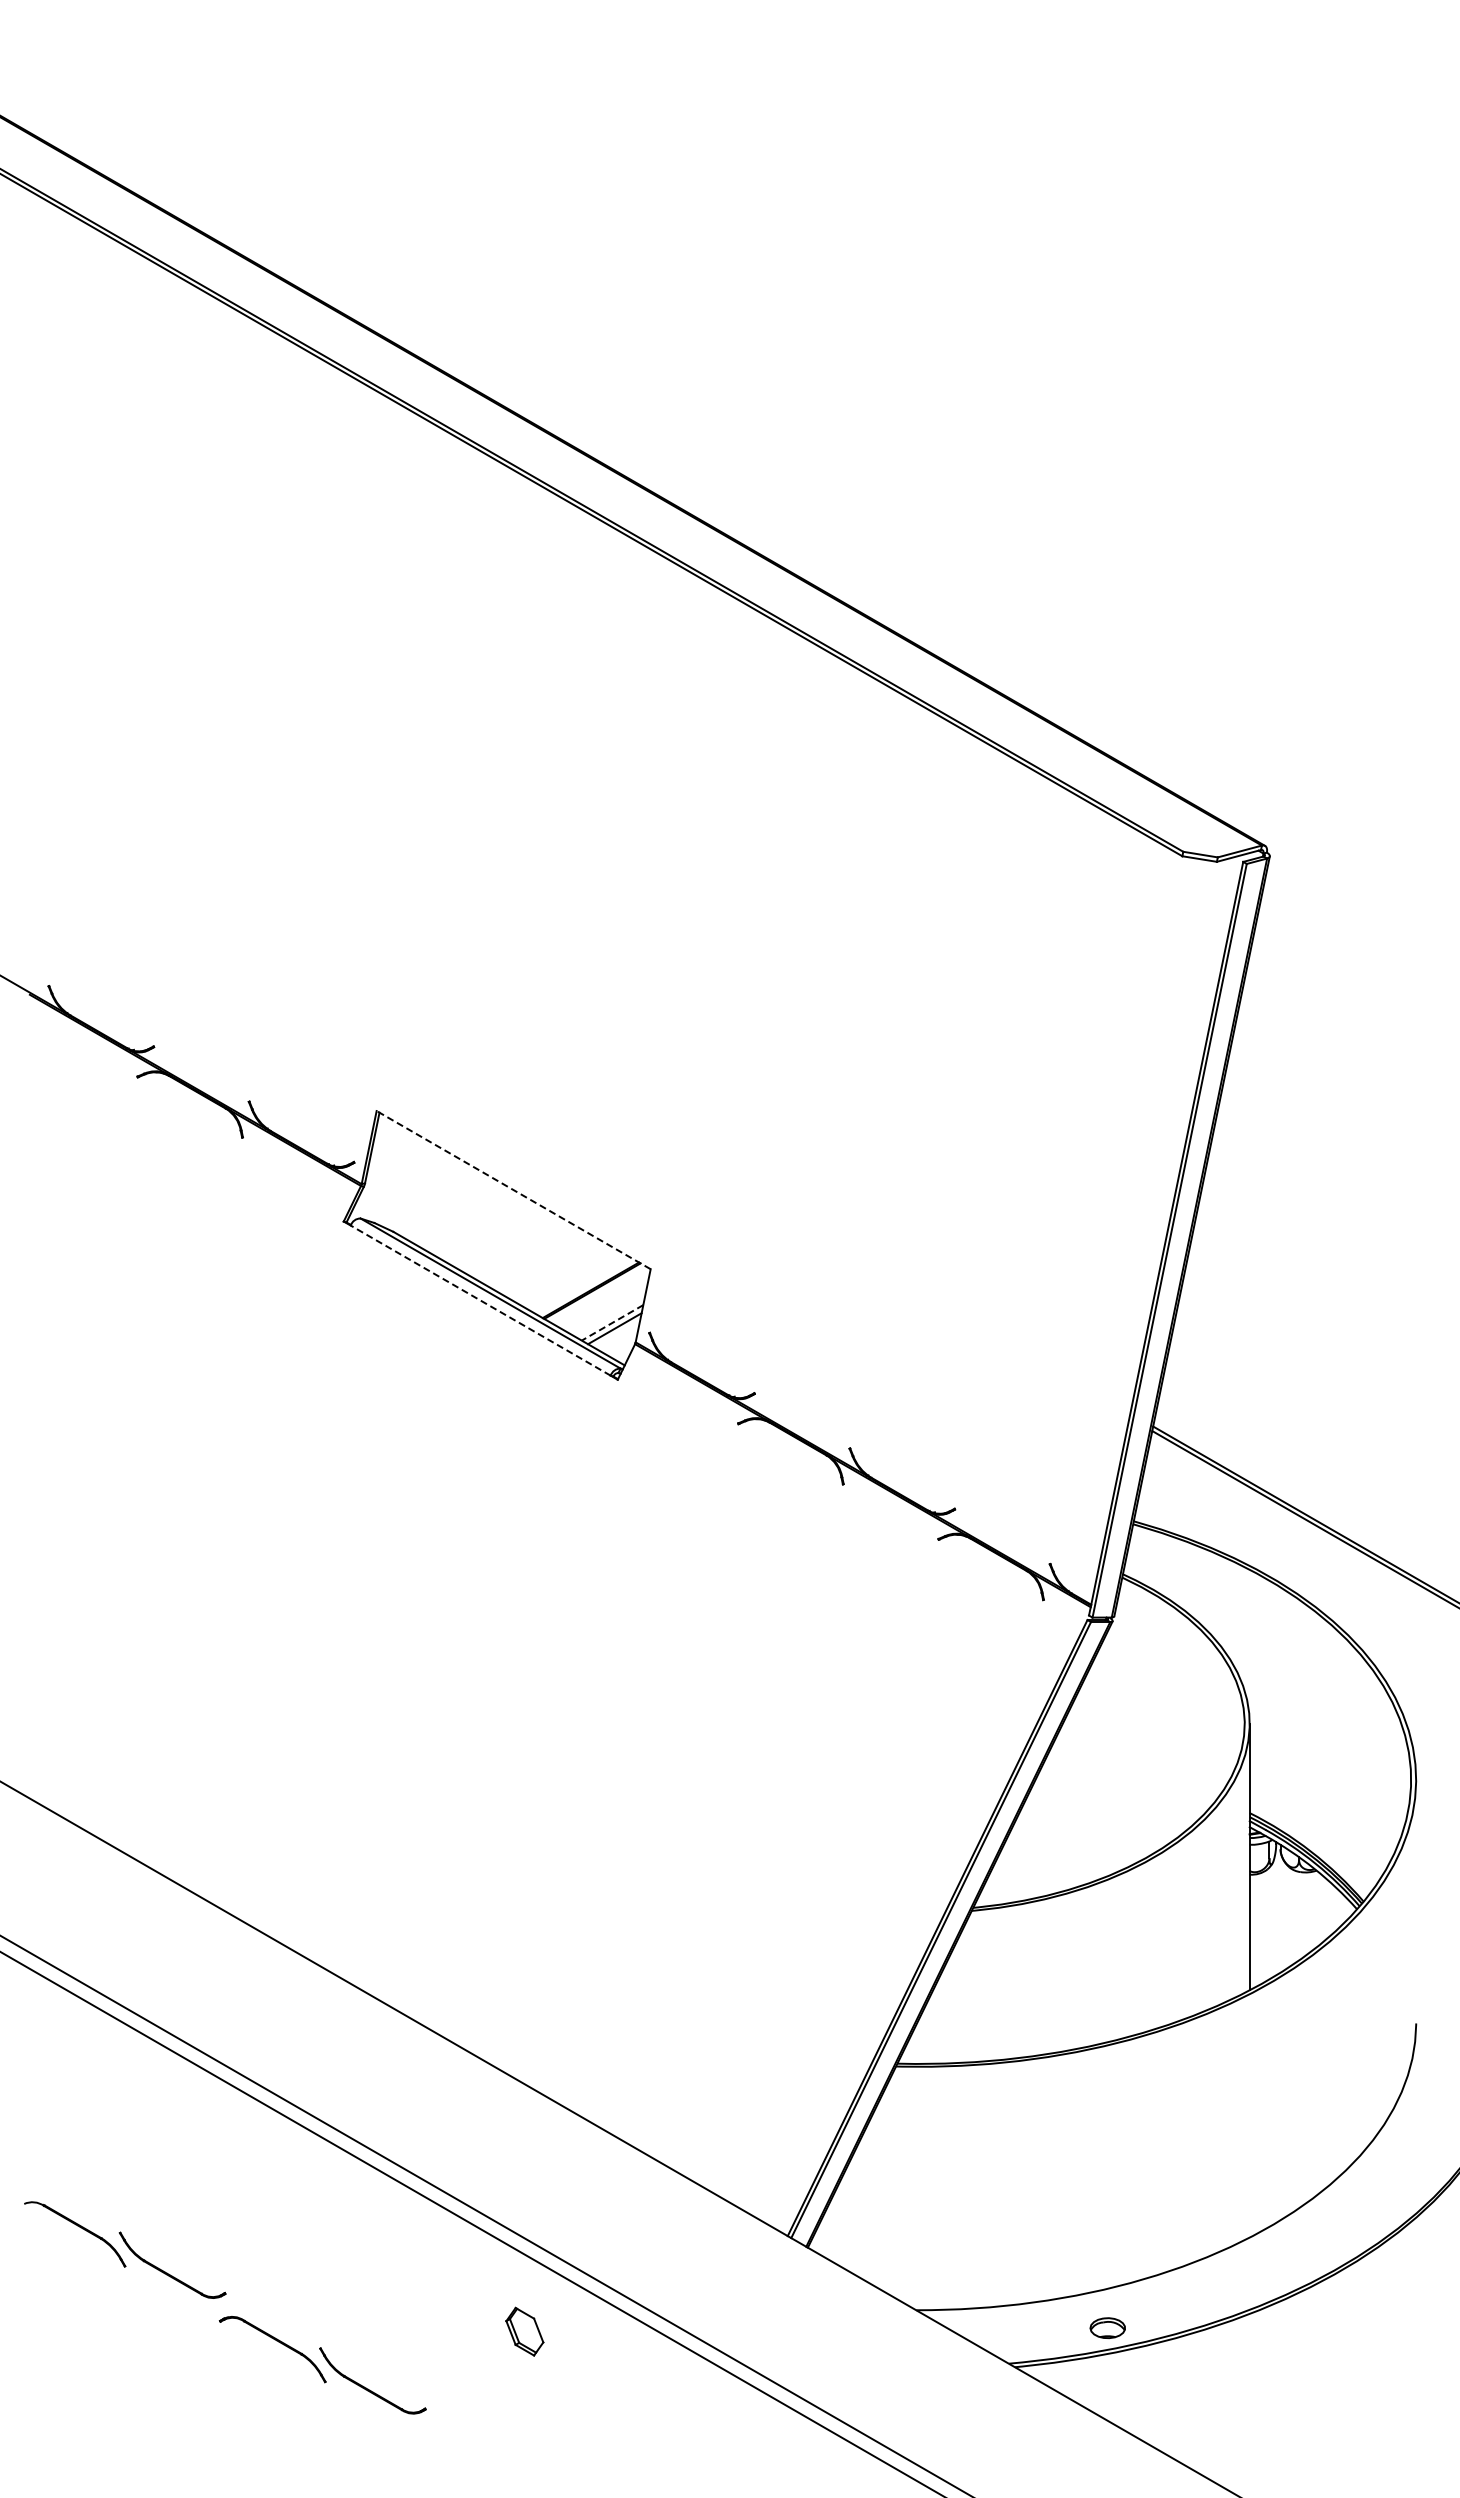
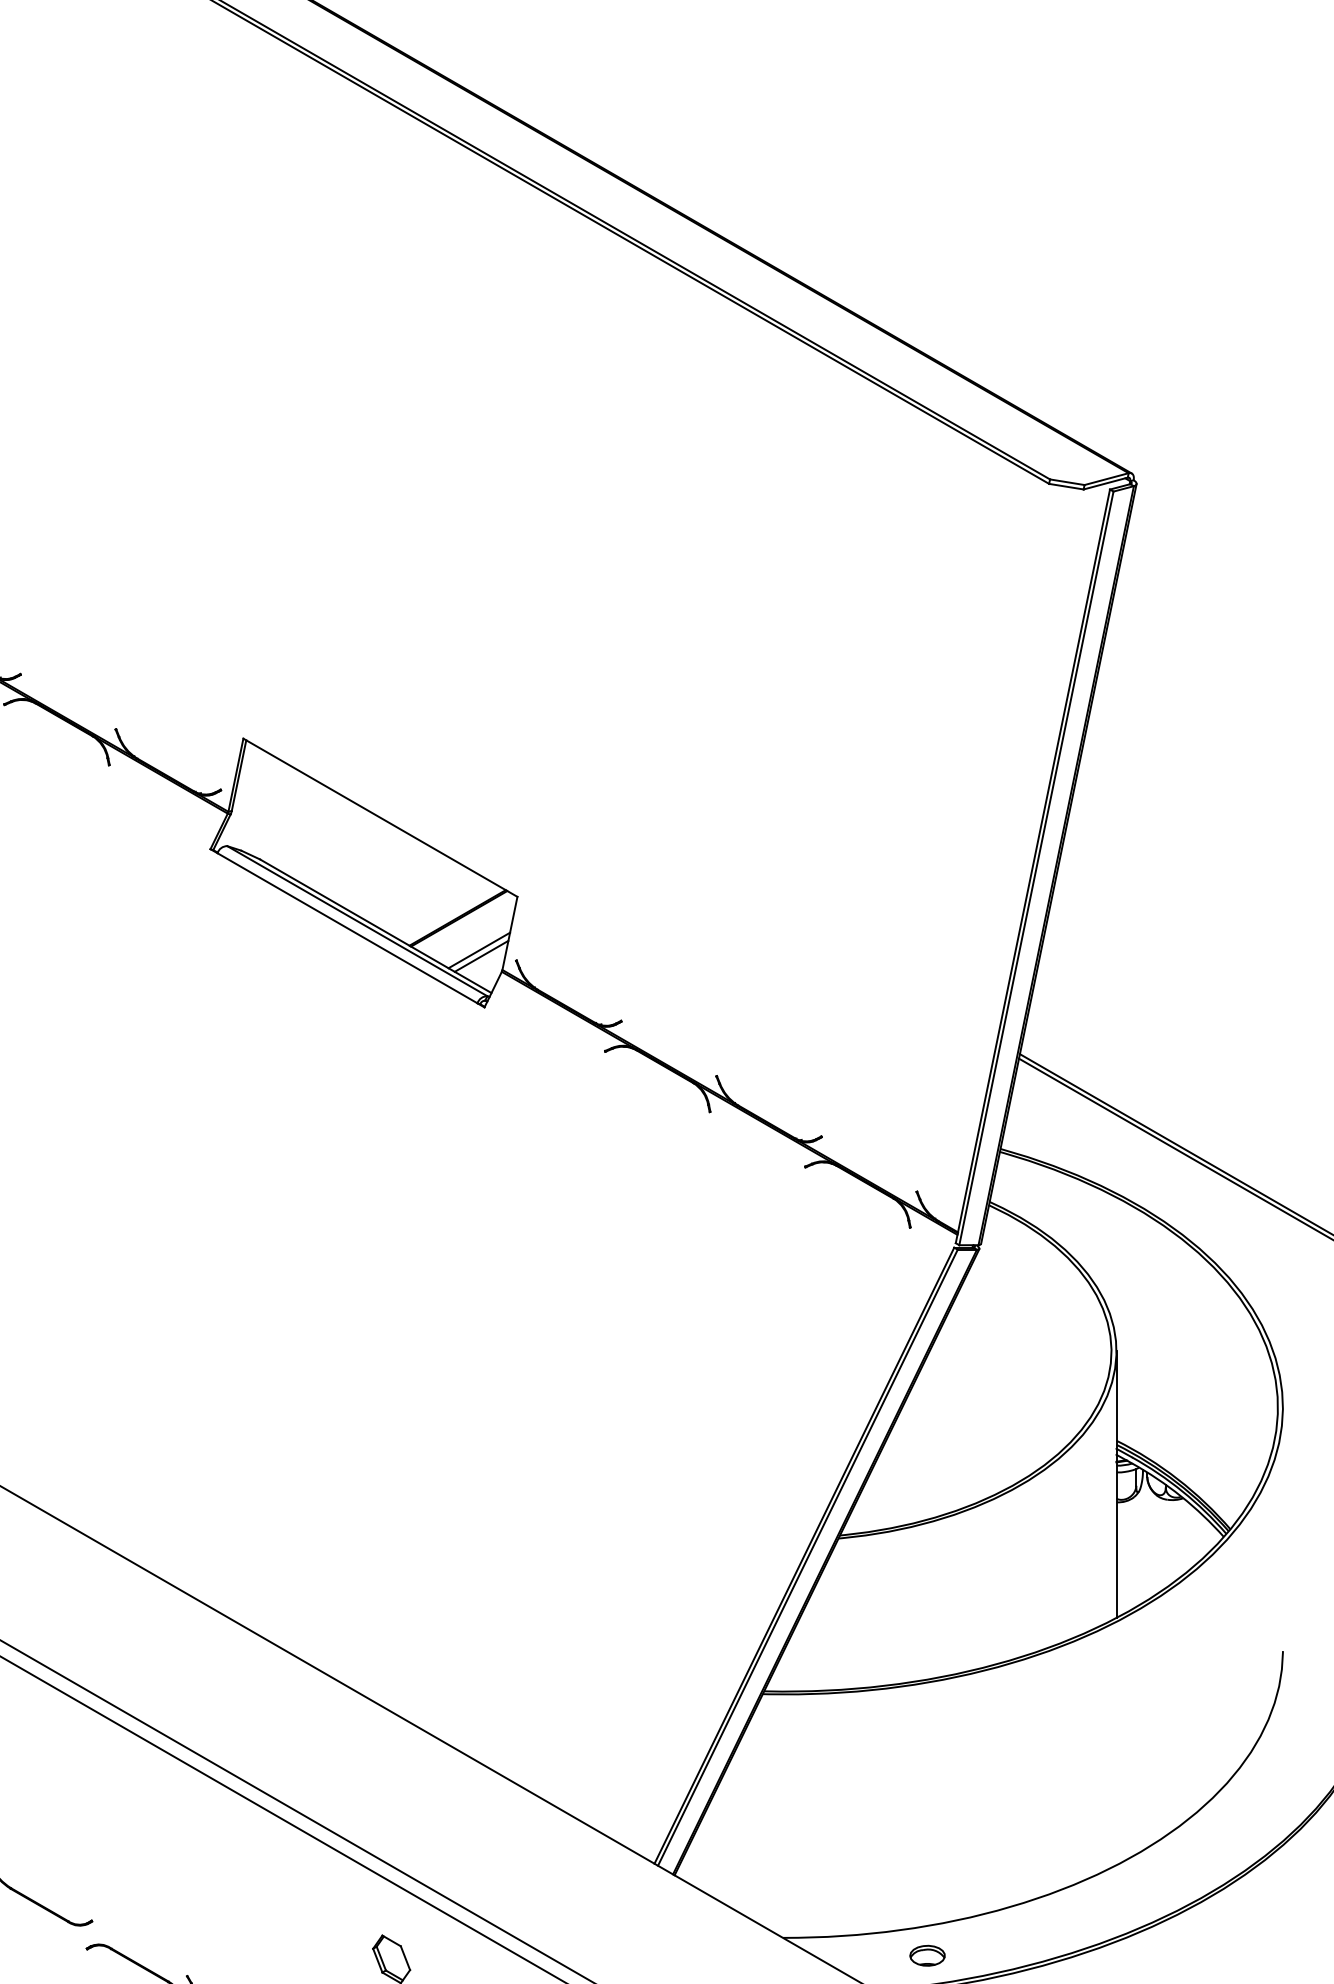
line: (513, 1189) -> (380, 817), dashed -> solid
line: (480, 1300) -> (347, 928), dashed -> solid
line: (612, 1322) -> (479, 950), dashed -> solid
part: (1107, 2327) -> (927, 1955), moved

